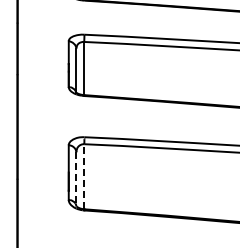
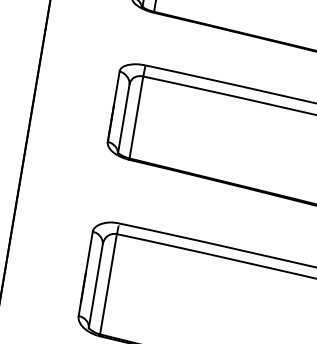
line: (84, 176) -> (108, 283), dashed -> solid
line: (76, 180) -> (95, 288), dashed -> solid

